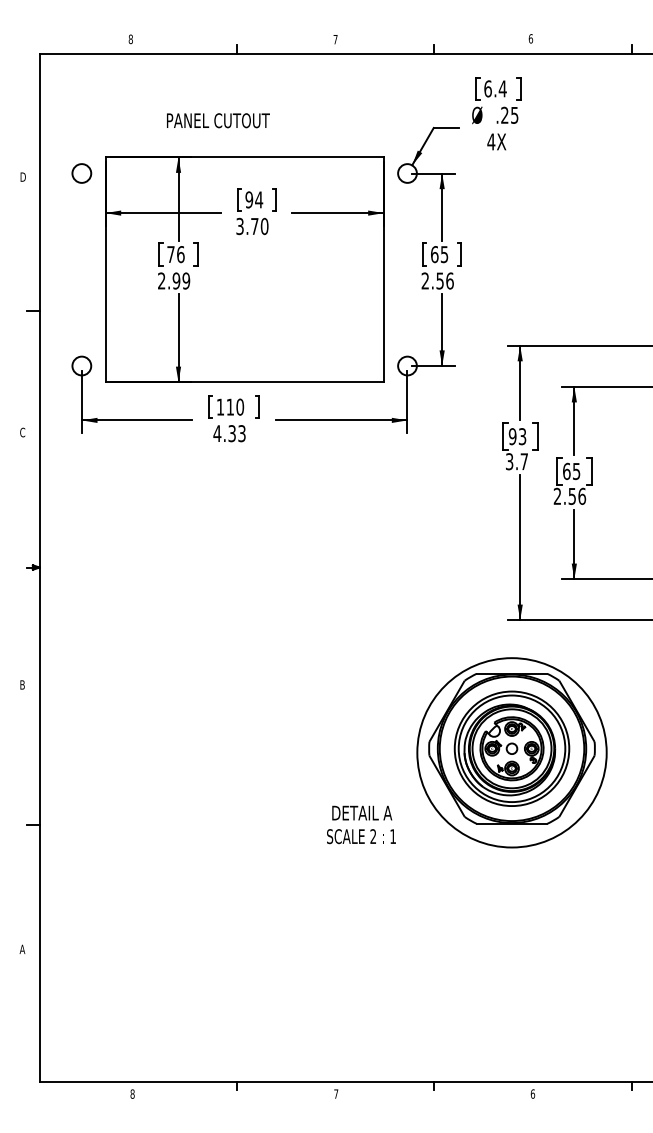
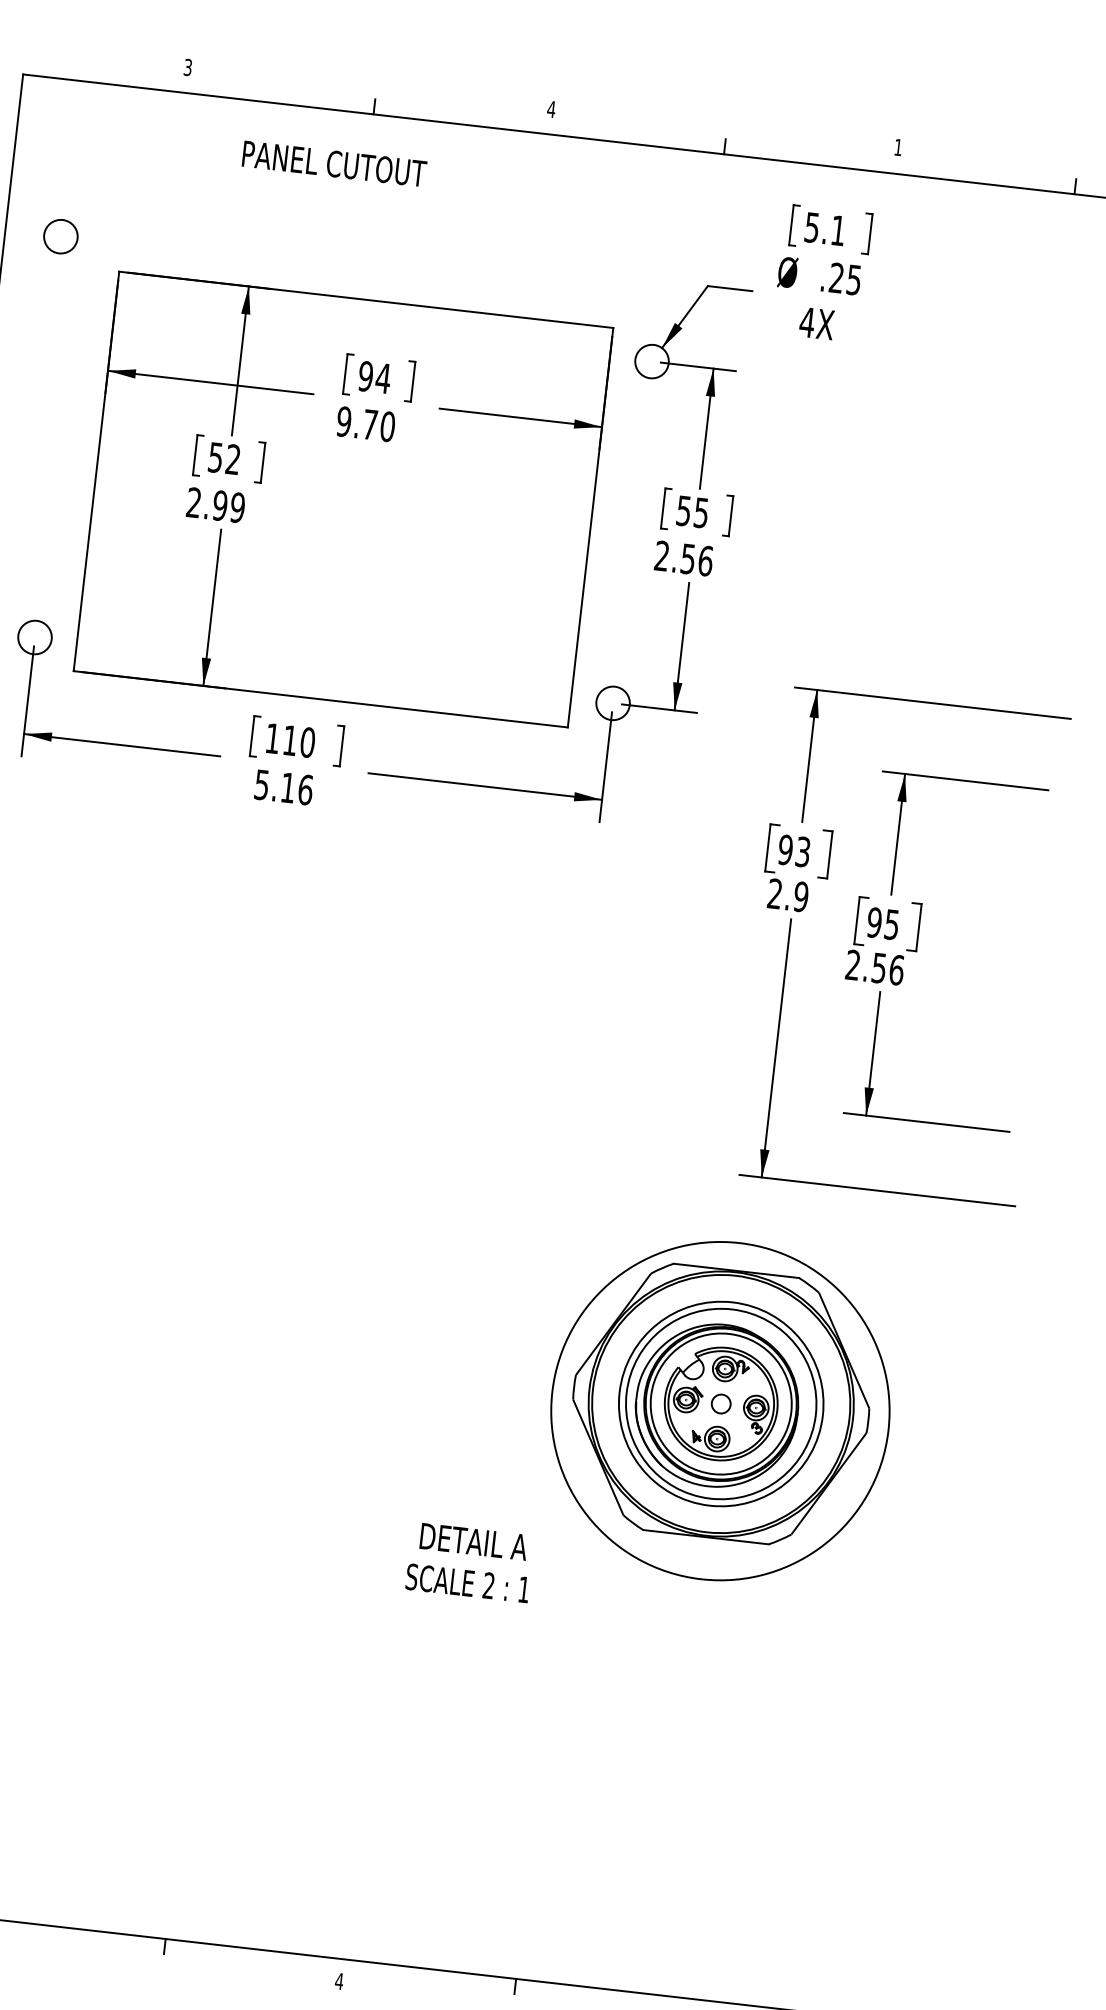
text: (130, 38) -> (187, 65), 8 -> 3
text: (530, 38) -> (897, 146), 6 -> 1
text: (335, 39) -> (551, 109), 7 -> 4
text: (495, 88) -> (825, 228), 6.4 -> 5.1
text: (218, 120) -> (334, 163), moved
circle: (81, 173) -> (60, 236), moved
text: (239, 226) -> (343, 421), 3.70 -> 9.70
text: (175, 254) -> (223, 458), 76 -> 52
text: (434, 254) -> (683, 510), 65 -> 55
text: (229, 433) -> (283, 787), 4.33 -> 5.16
text: (517, 461) -> (789, 895), 3.7 -> 2.9
text: (566, 471) -> (874, 922), 65 -> 95
text: (361, 824) -> (470, 1561), moved
text: (336, 1093) -> (339, 1980), 7 -> 4

